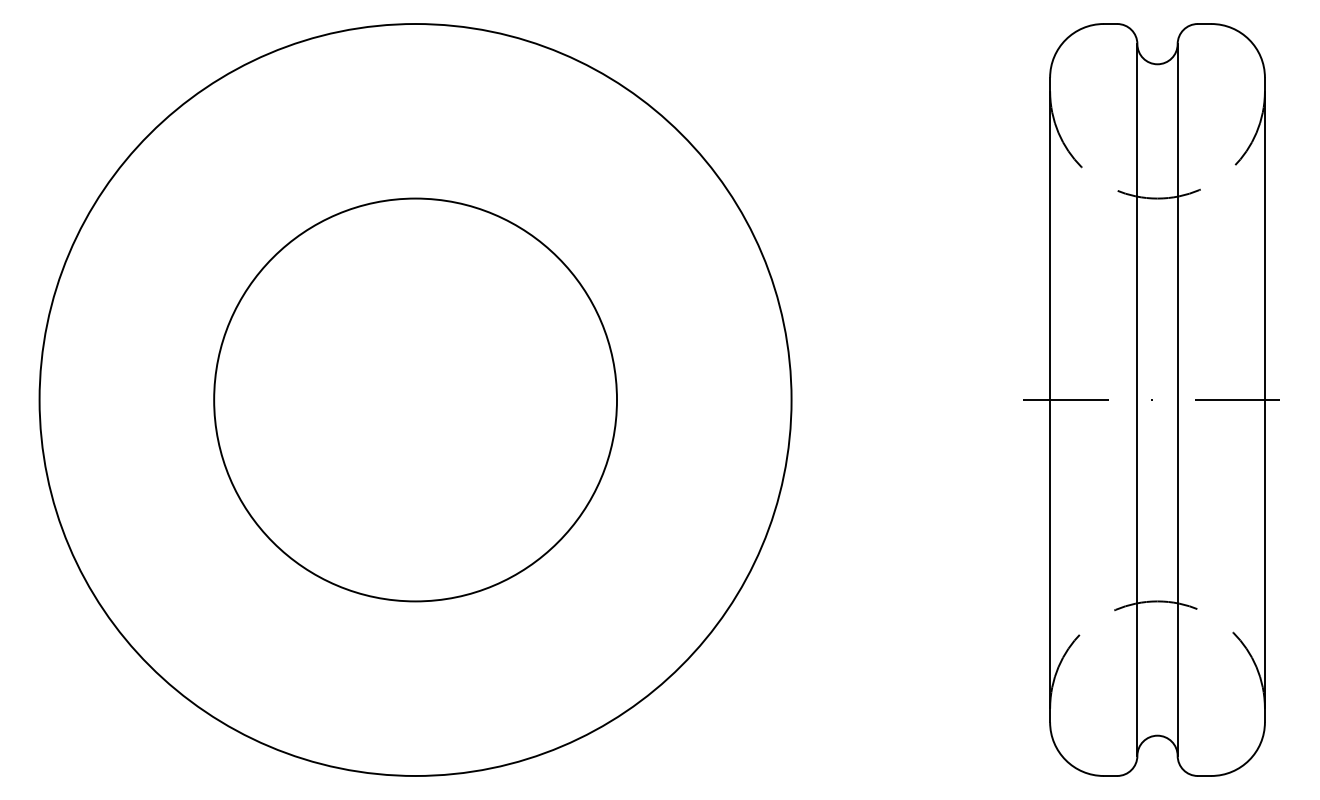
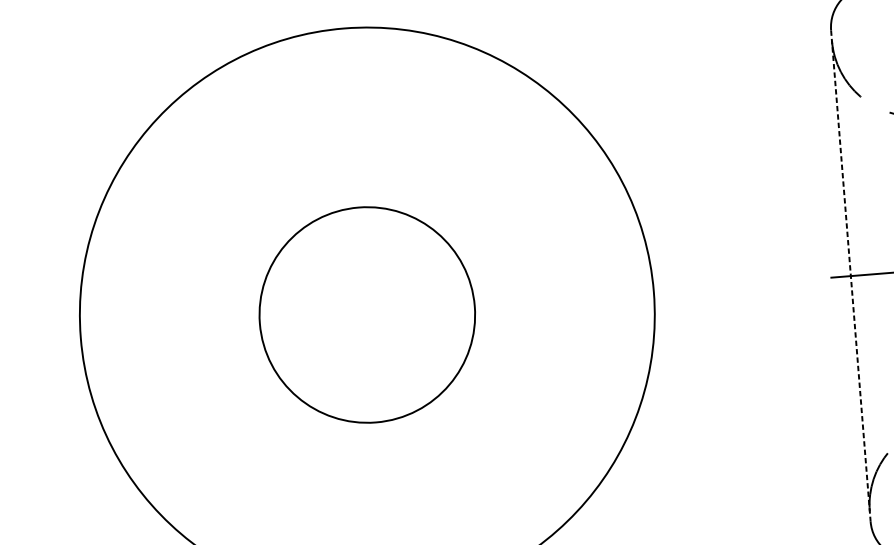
circle: (415, 399) -> (367, 314), size x0.7
line: (1050, 400) -> (851, 276), solid -> dashed

